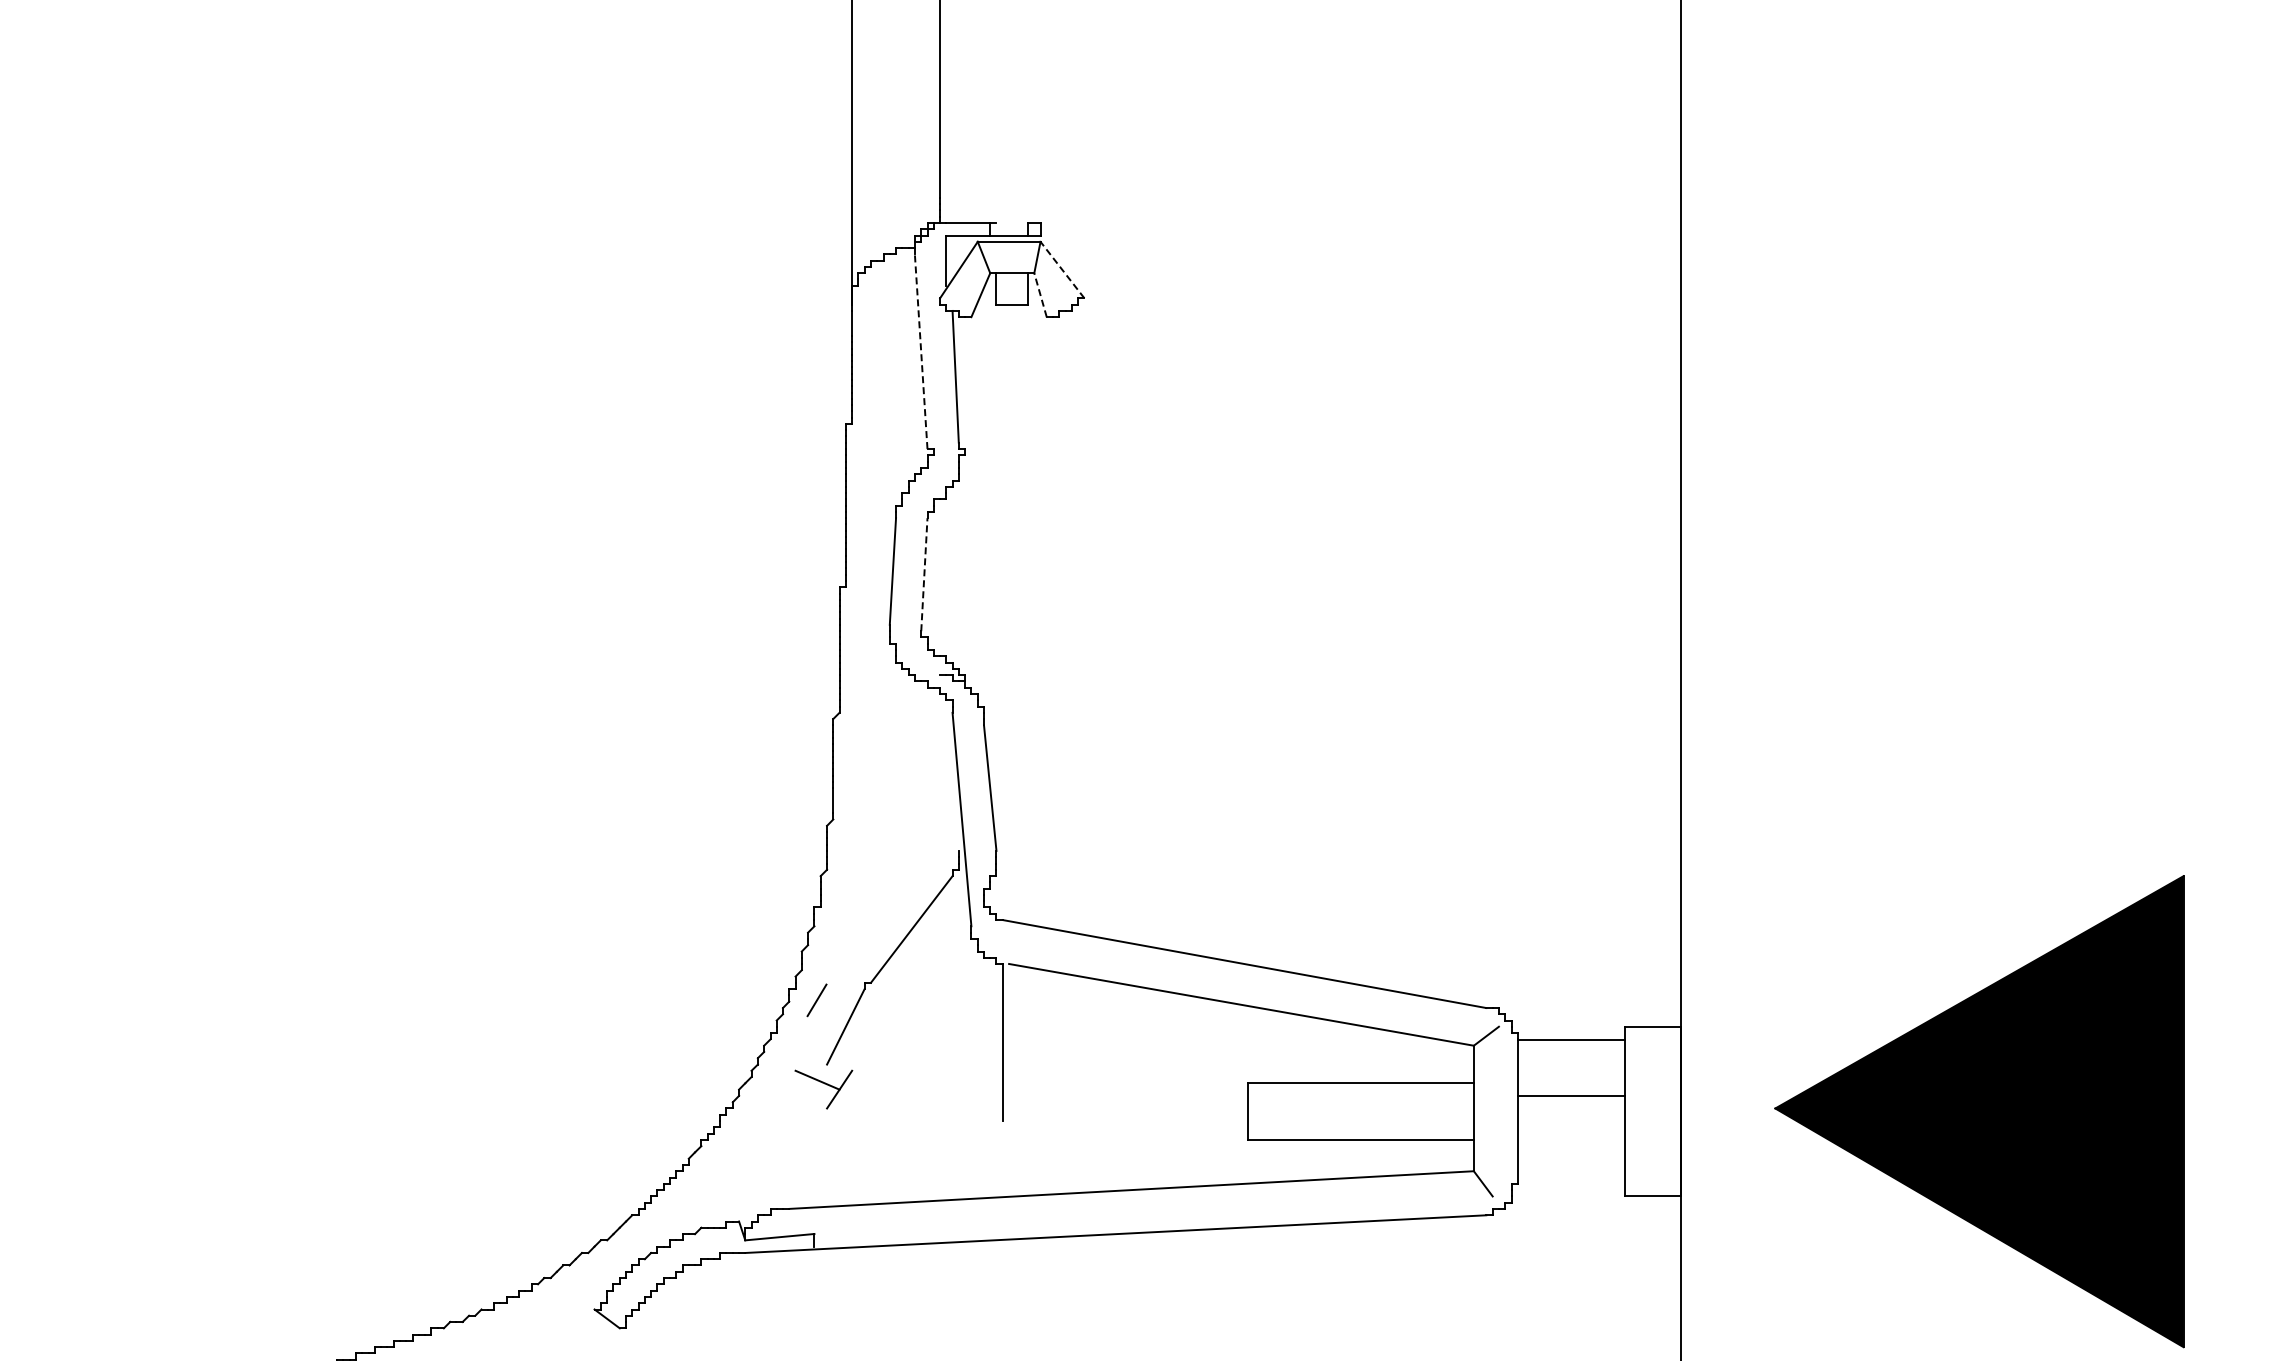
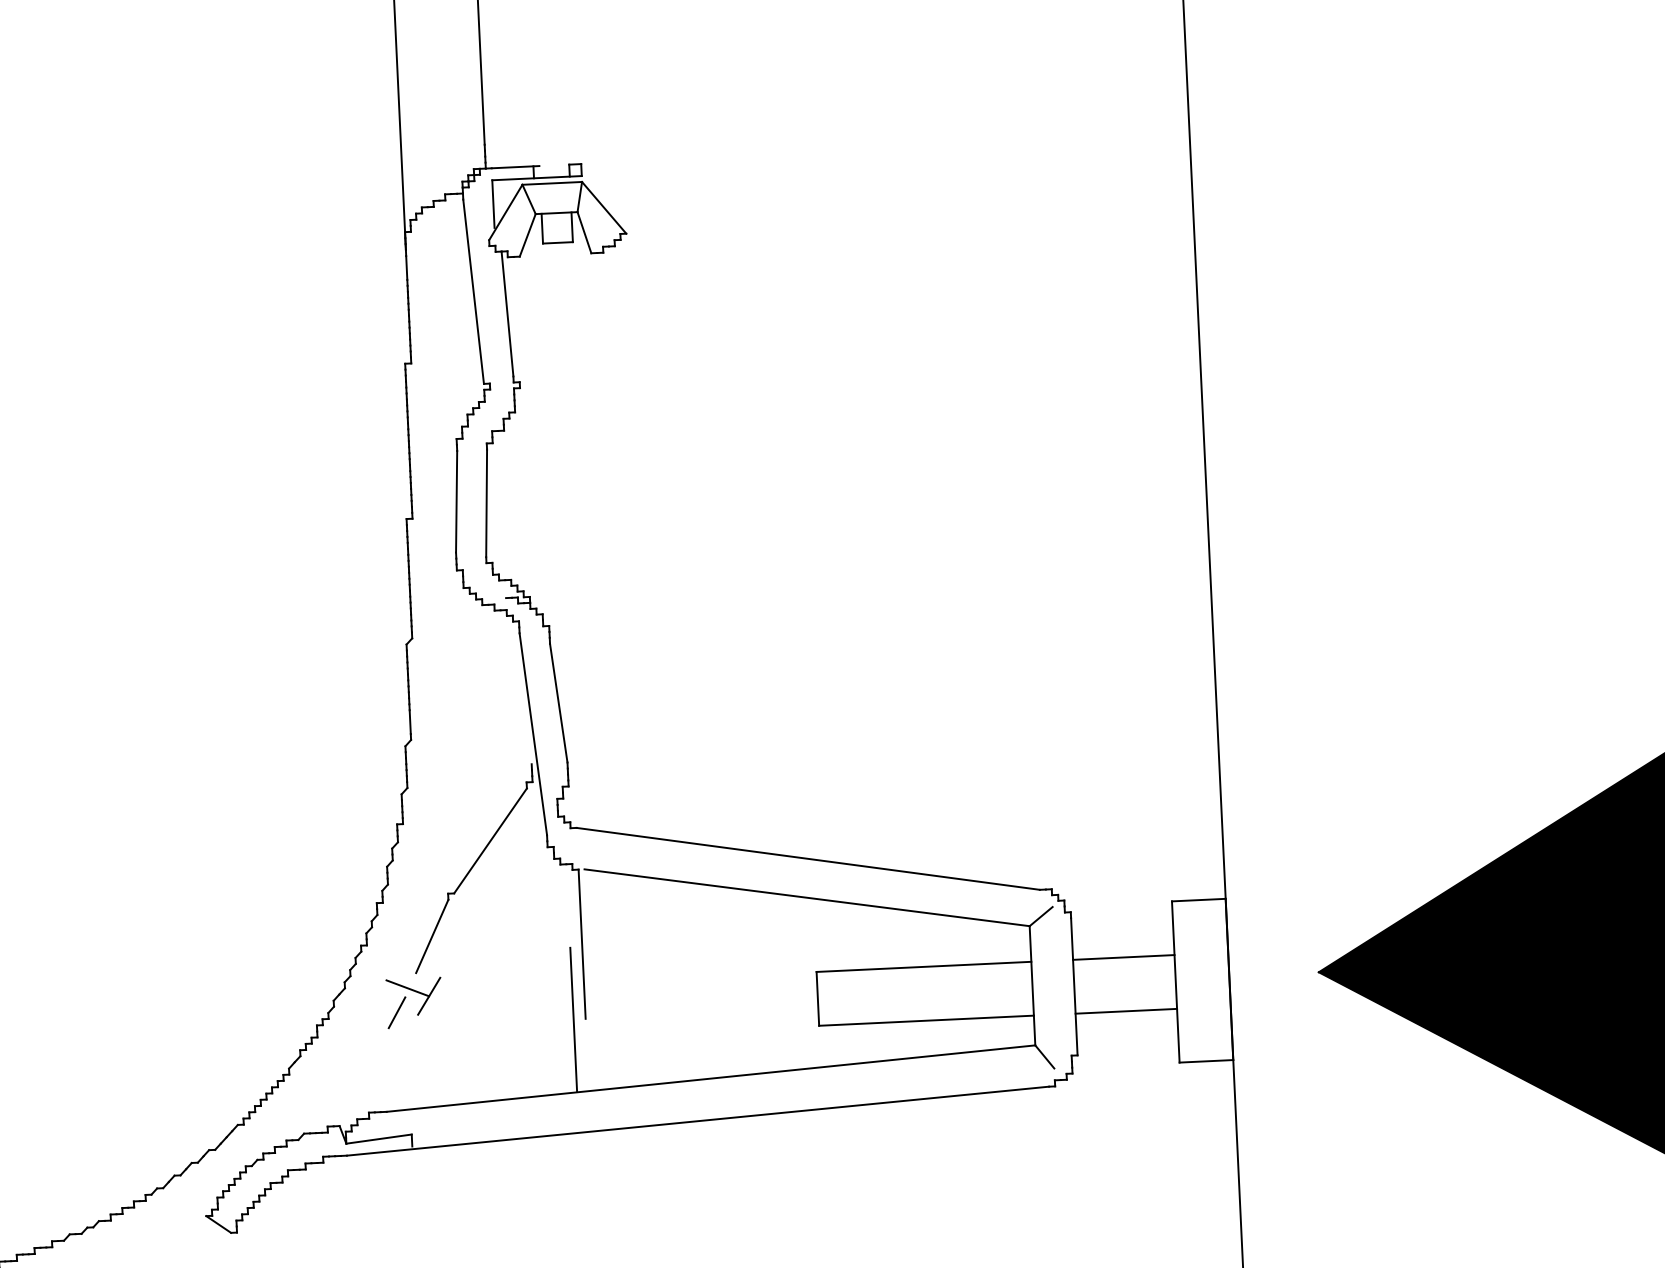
line: (1062, 270) -> (604, 208), dashed -> solid
line: (1040, 295) -> (584, 232), dashed -> solid
line: (921, 351) -> (473, 291), dashed -> solid
line: (924, 574) -> (486, 503), dashed -> solid
line: (816, 1000) -> (396, 1012), moved
line: (1570, 1040) -> (1123, 957), moved
line: (1570, 1095) -> (1125, 1010), moved
line: (990, 1120) -> (573, 1018), added

